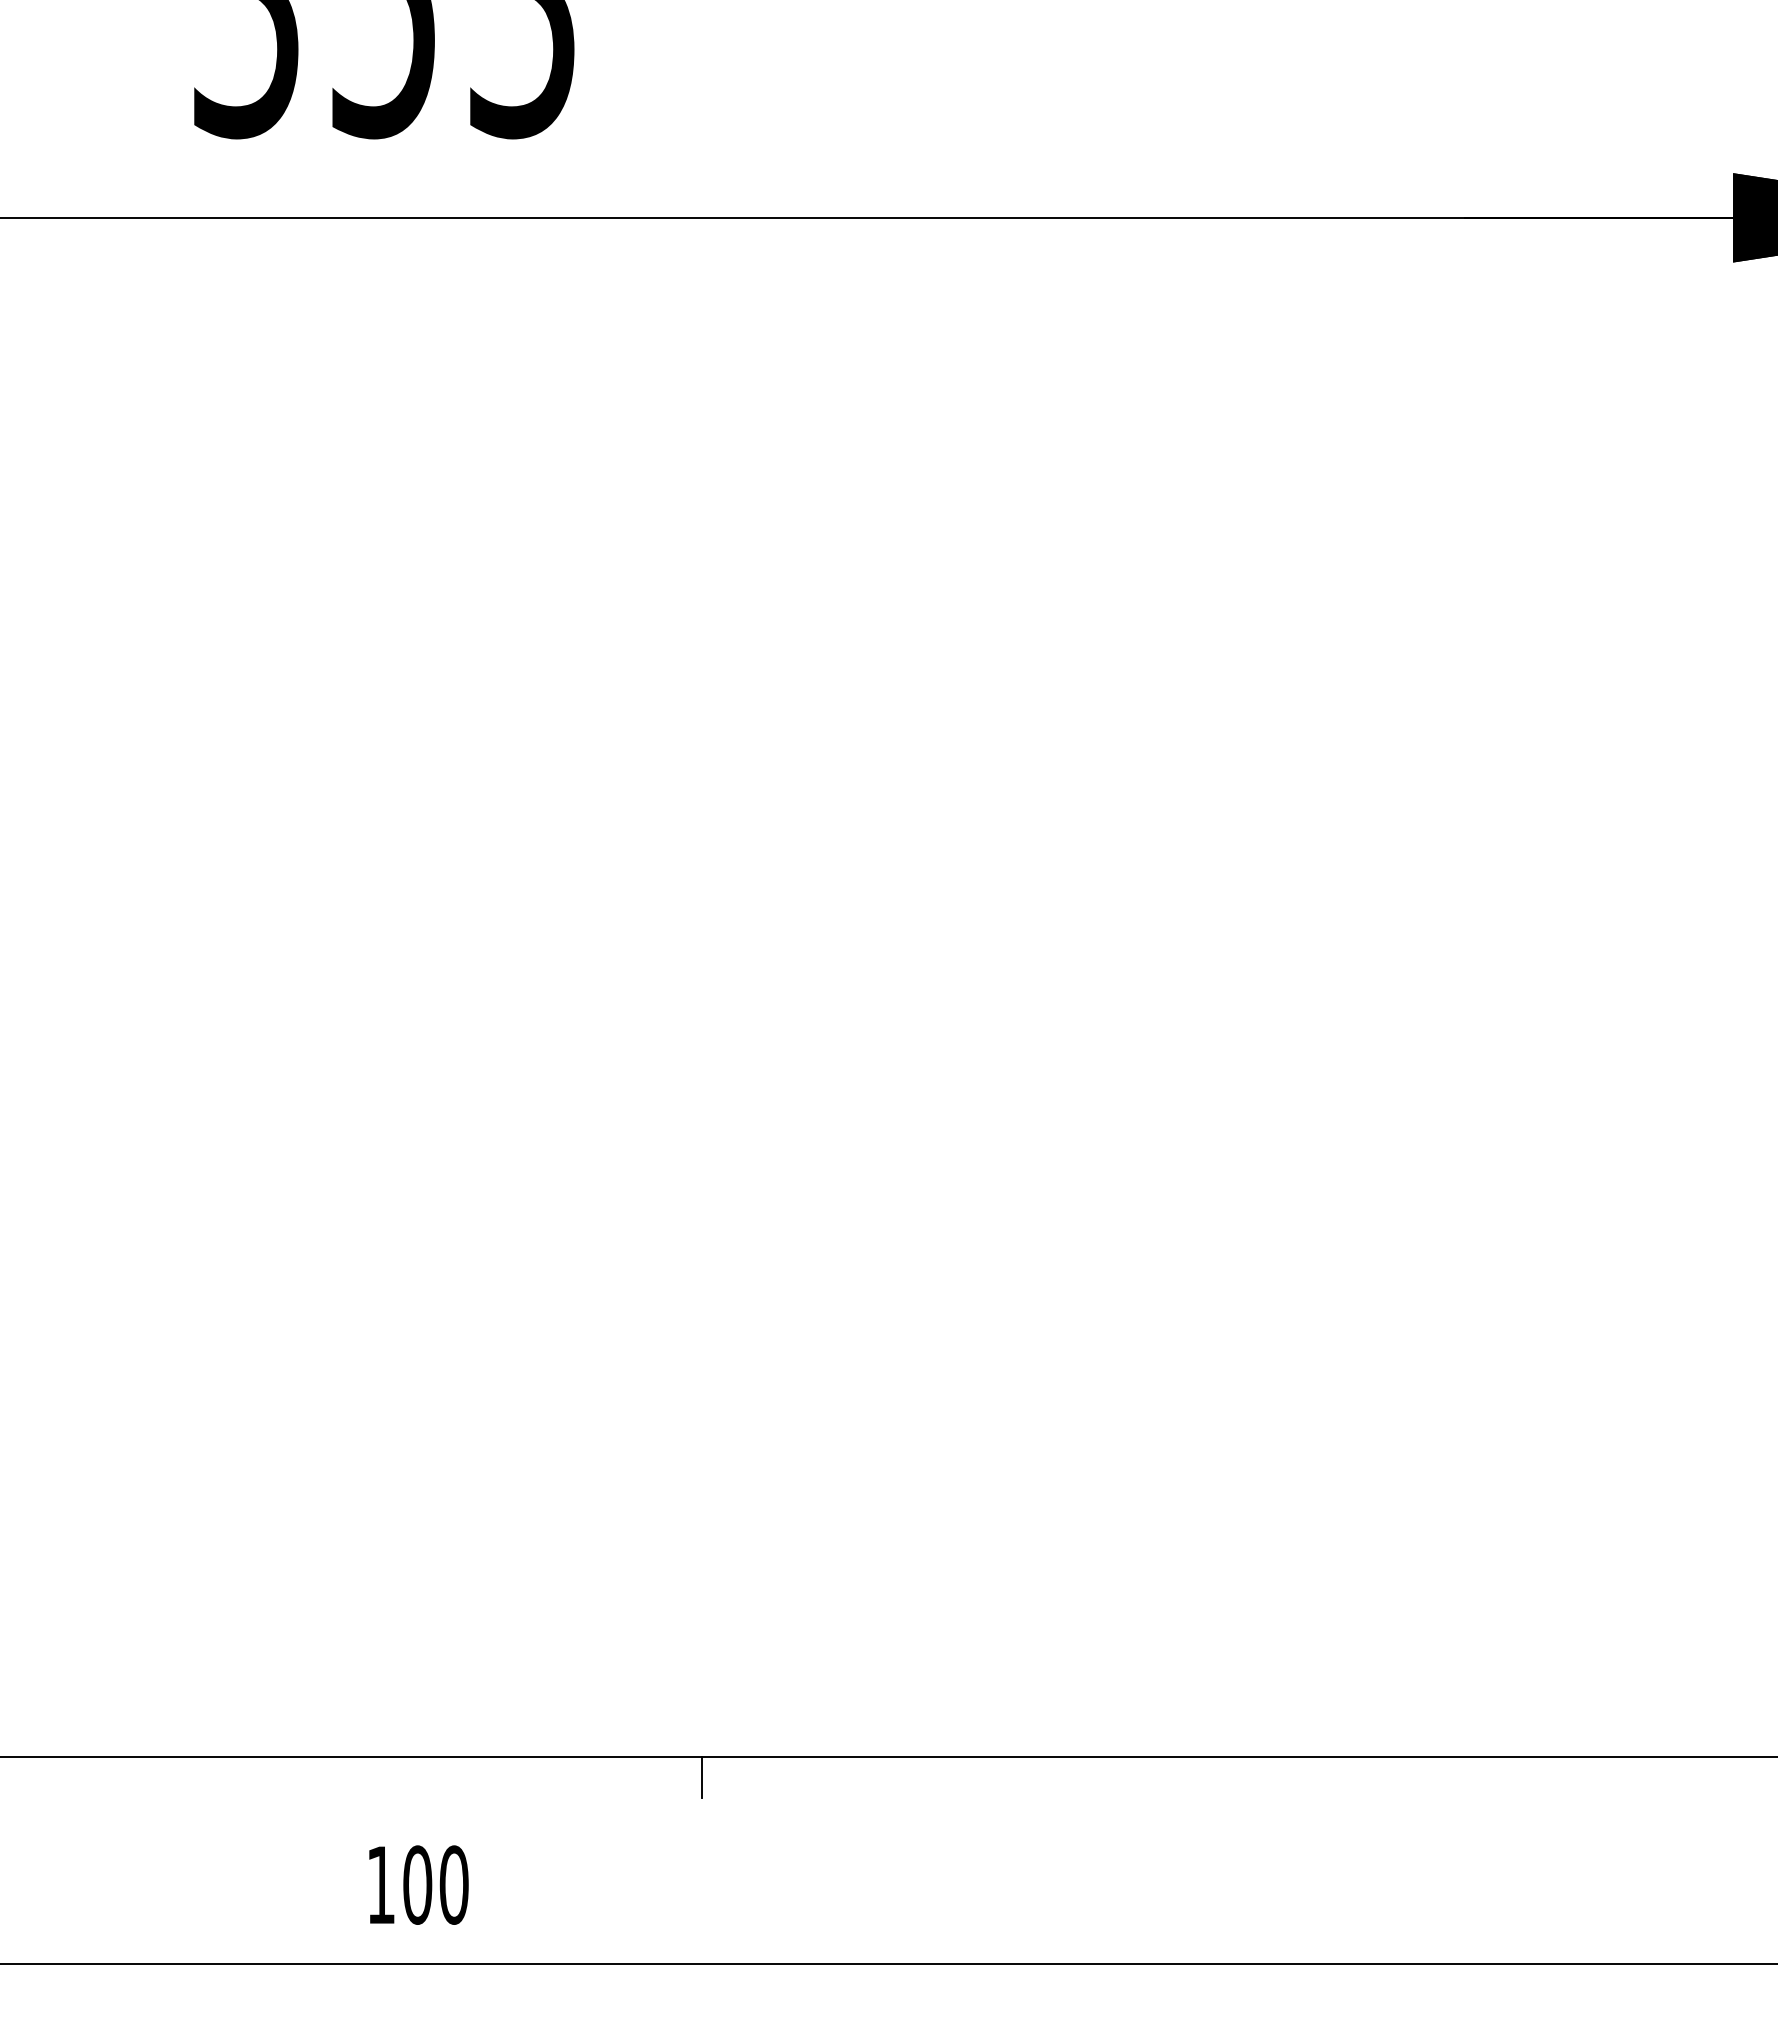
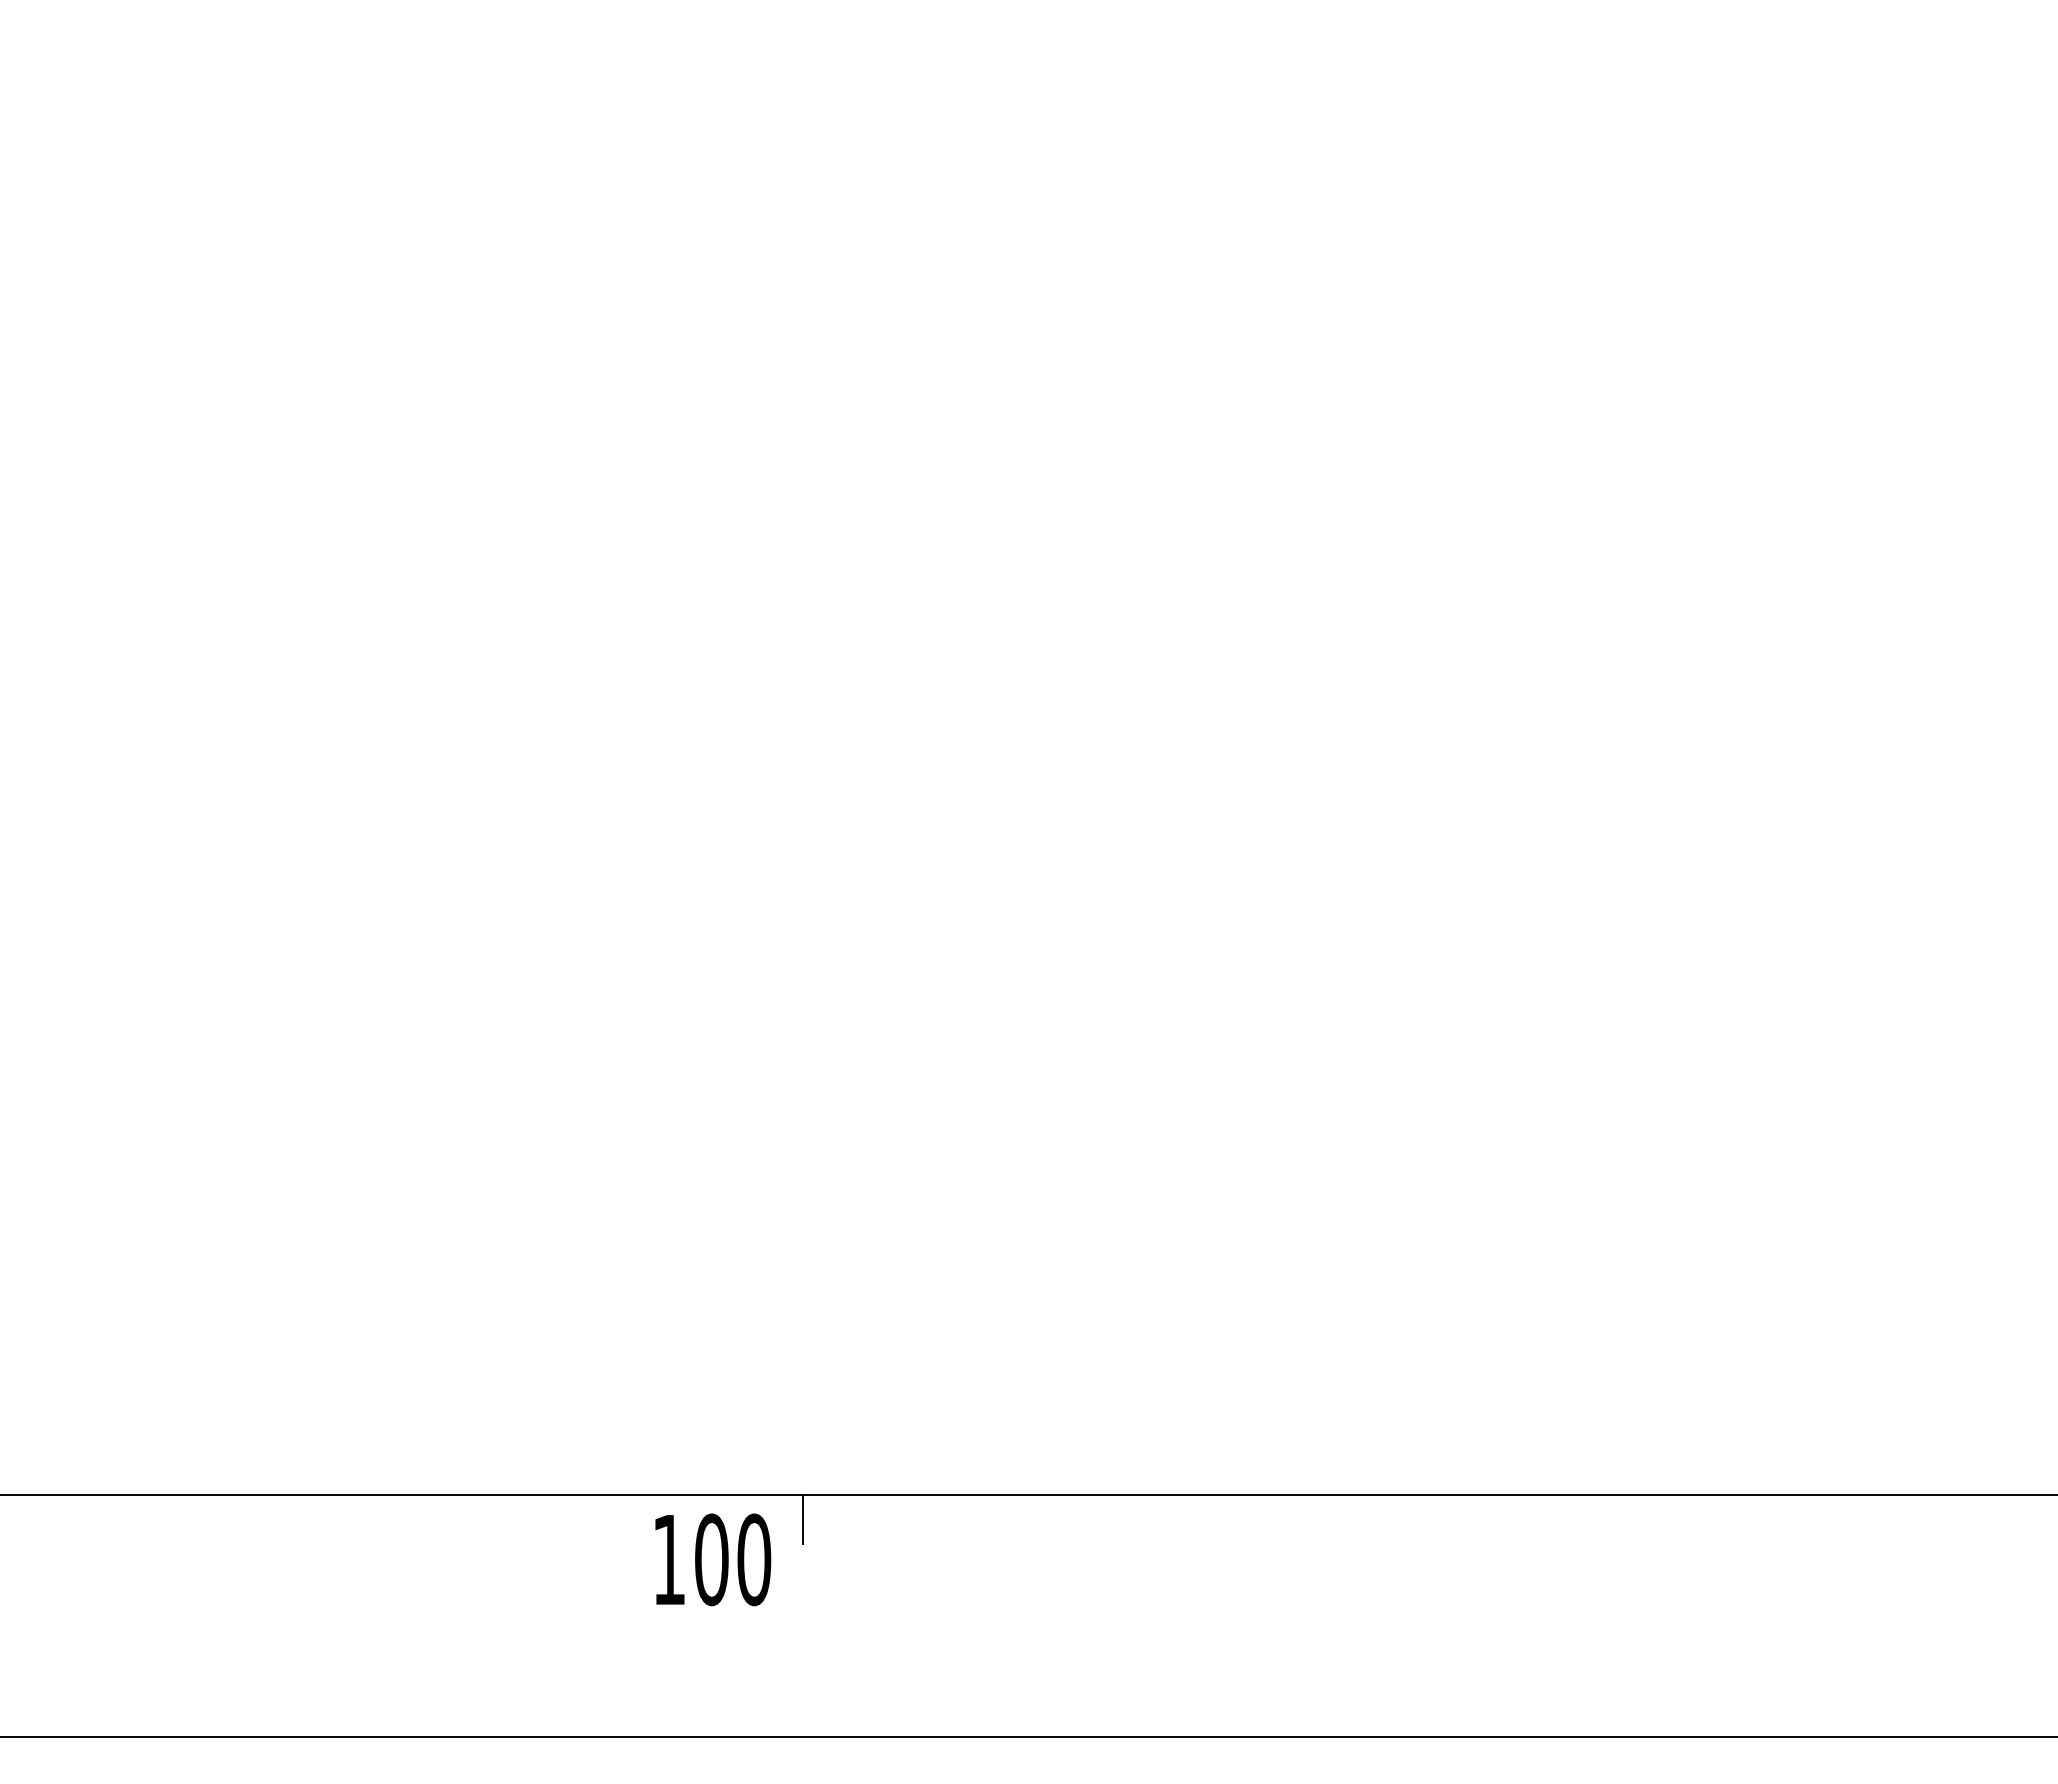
text: (418, 1884) -> (712, 1559), moved

